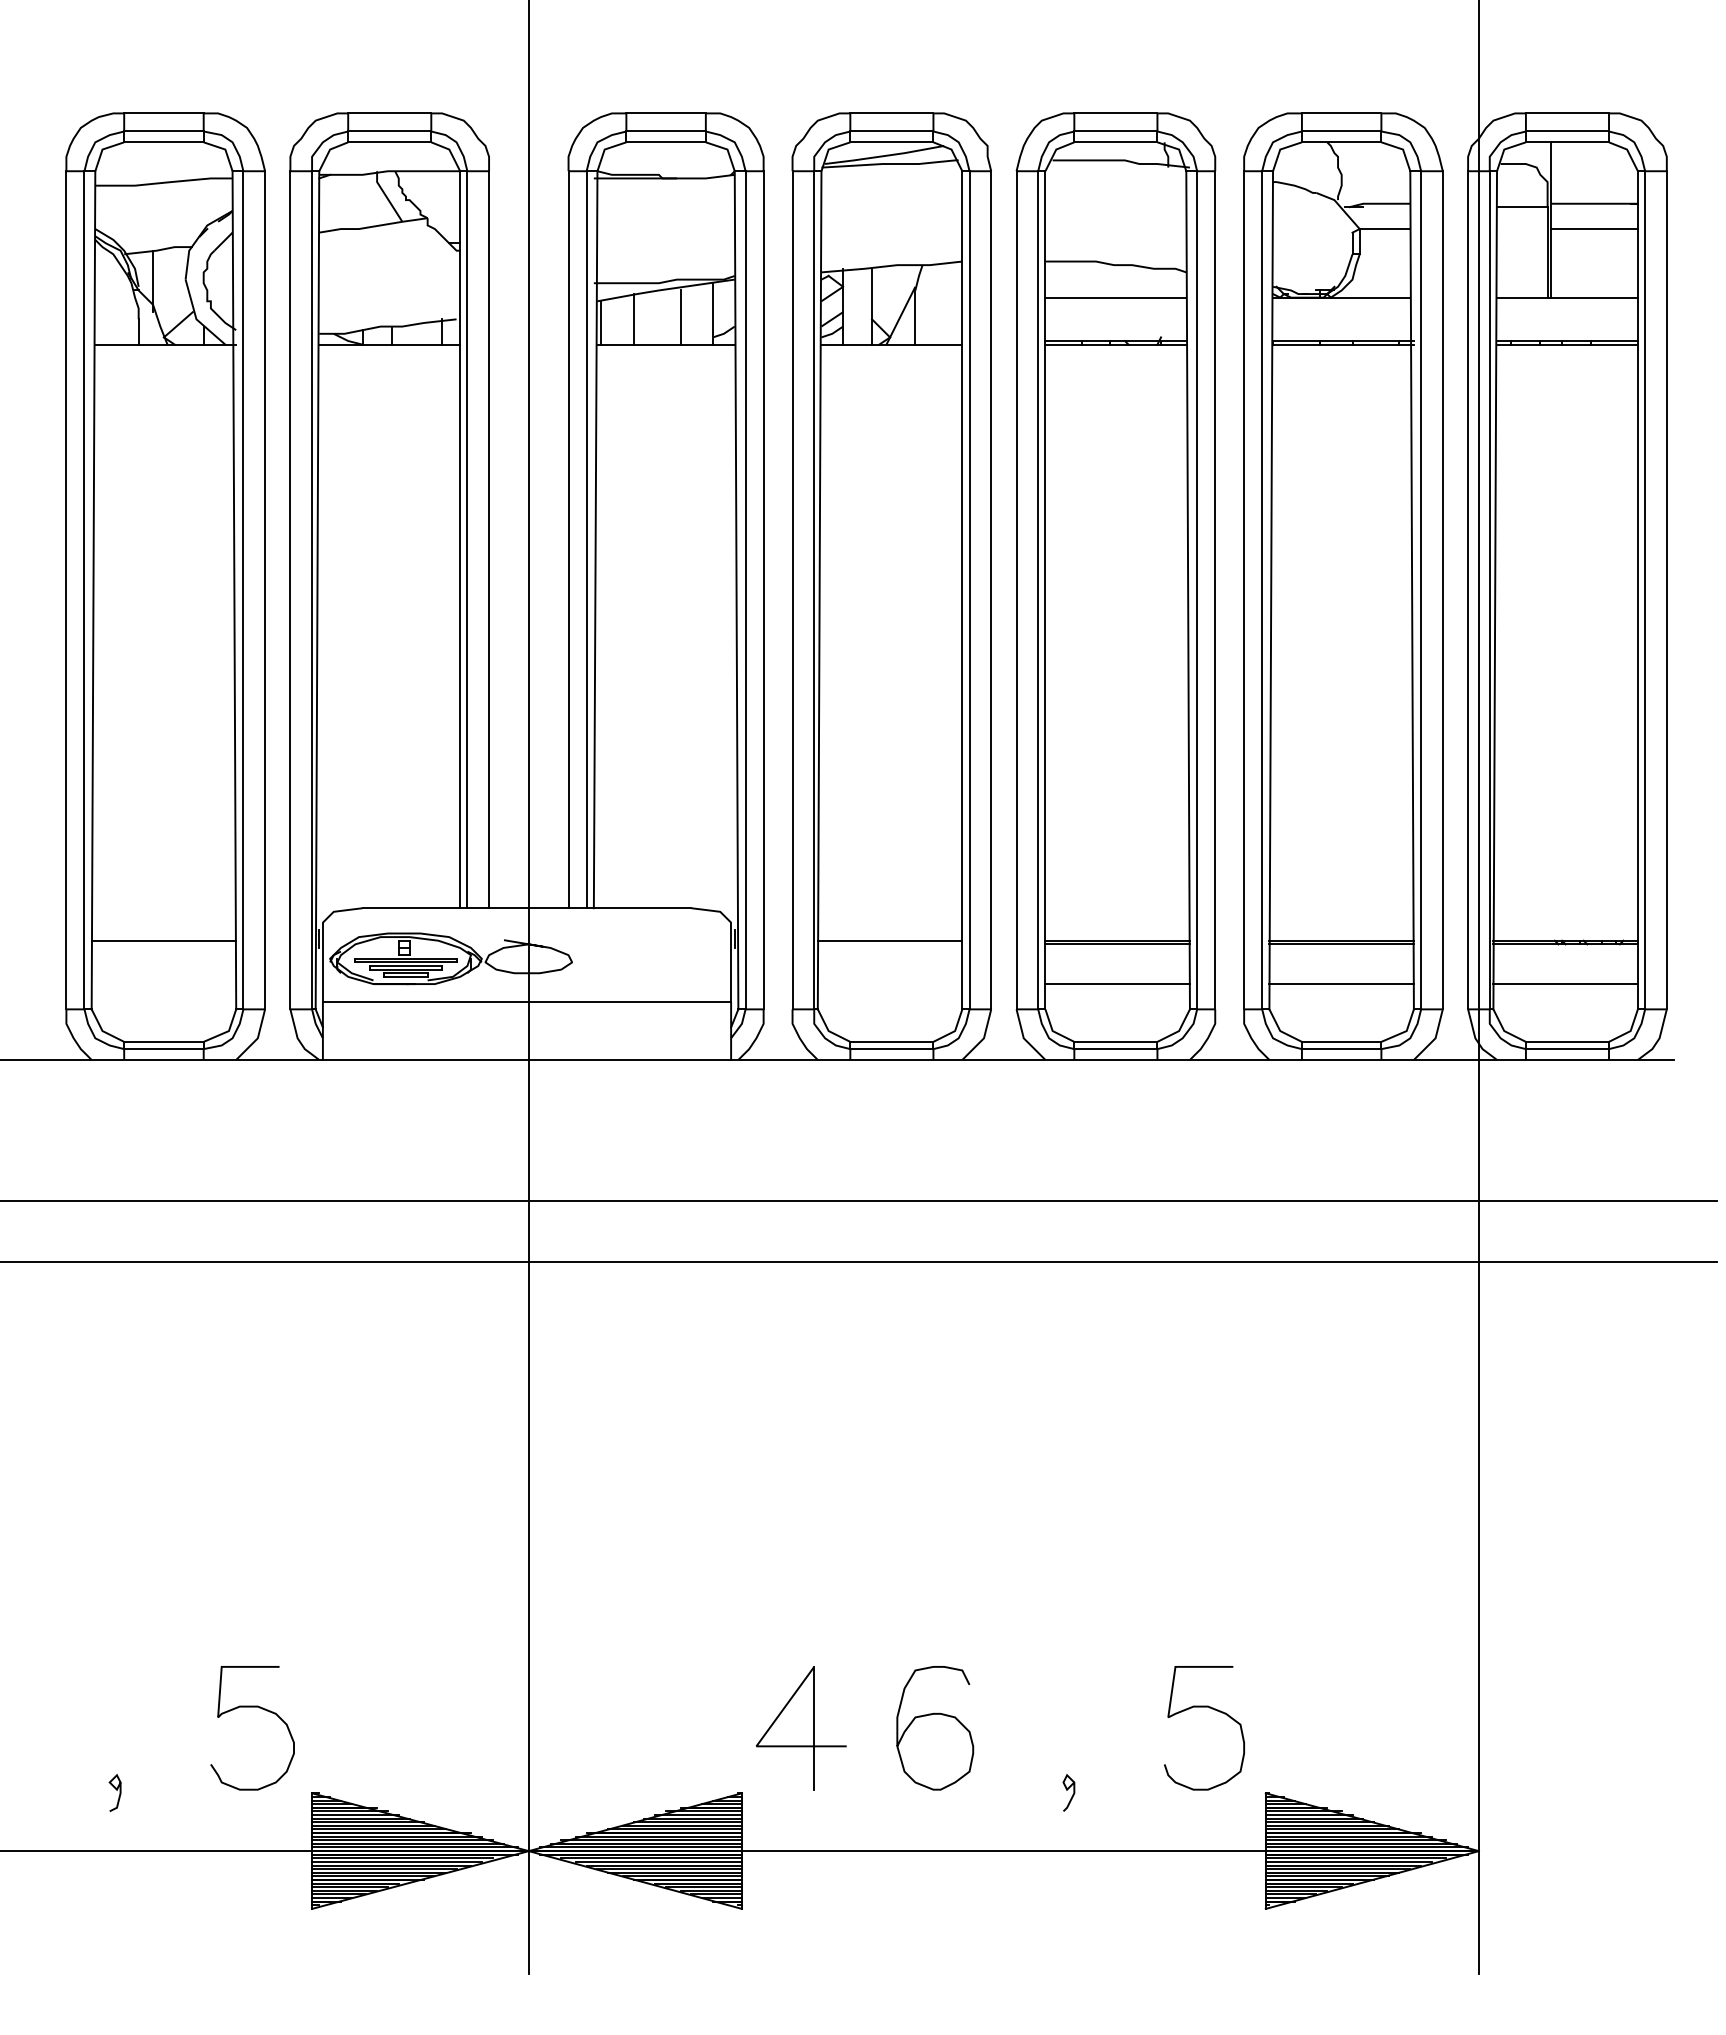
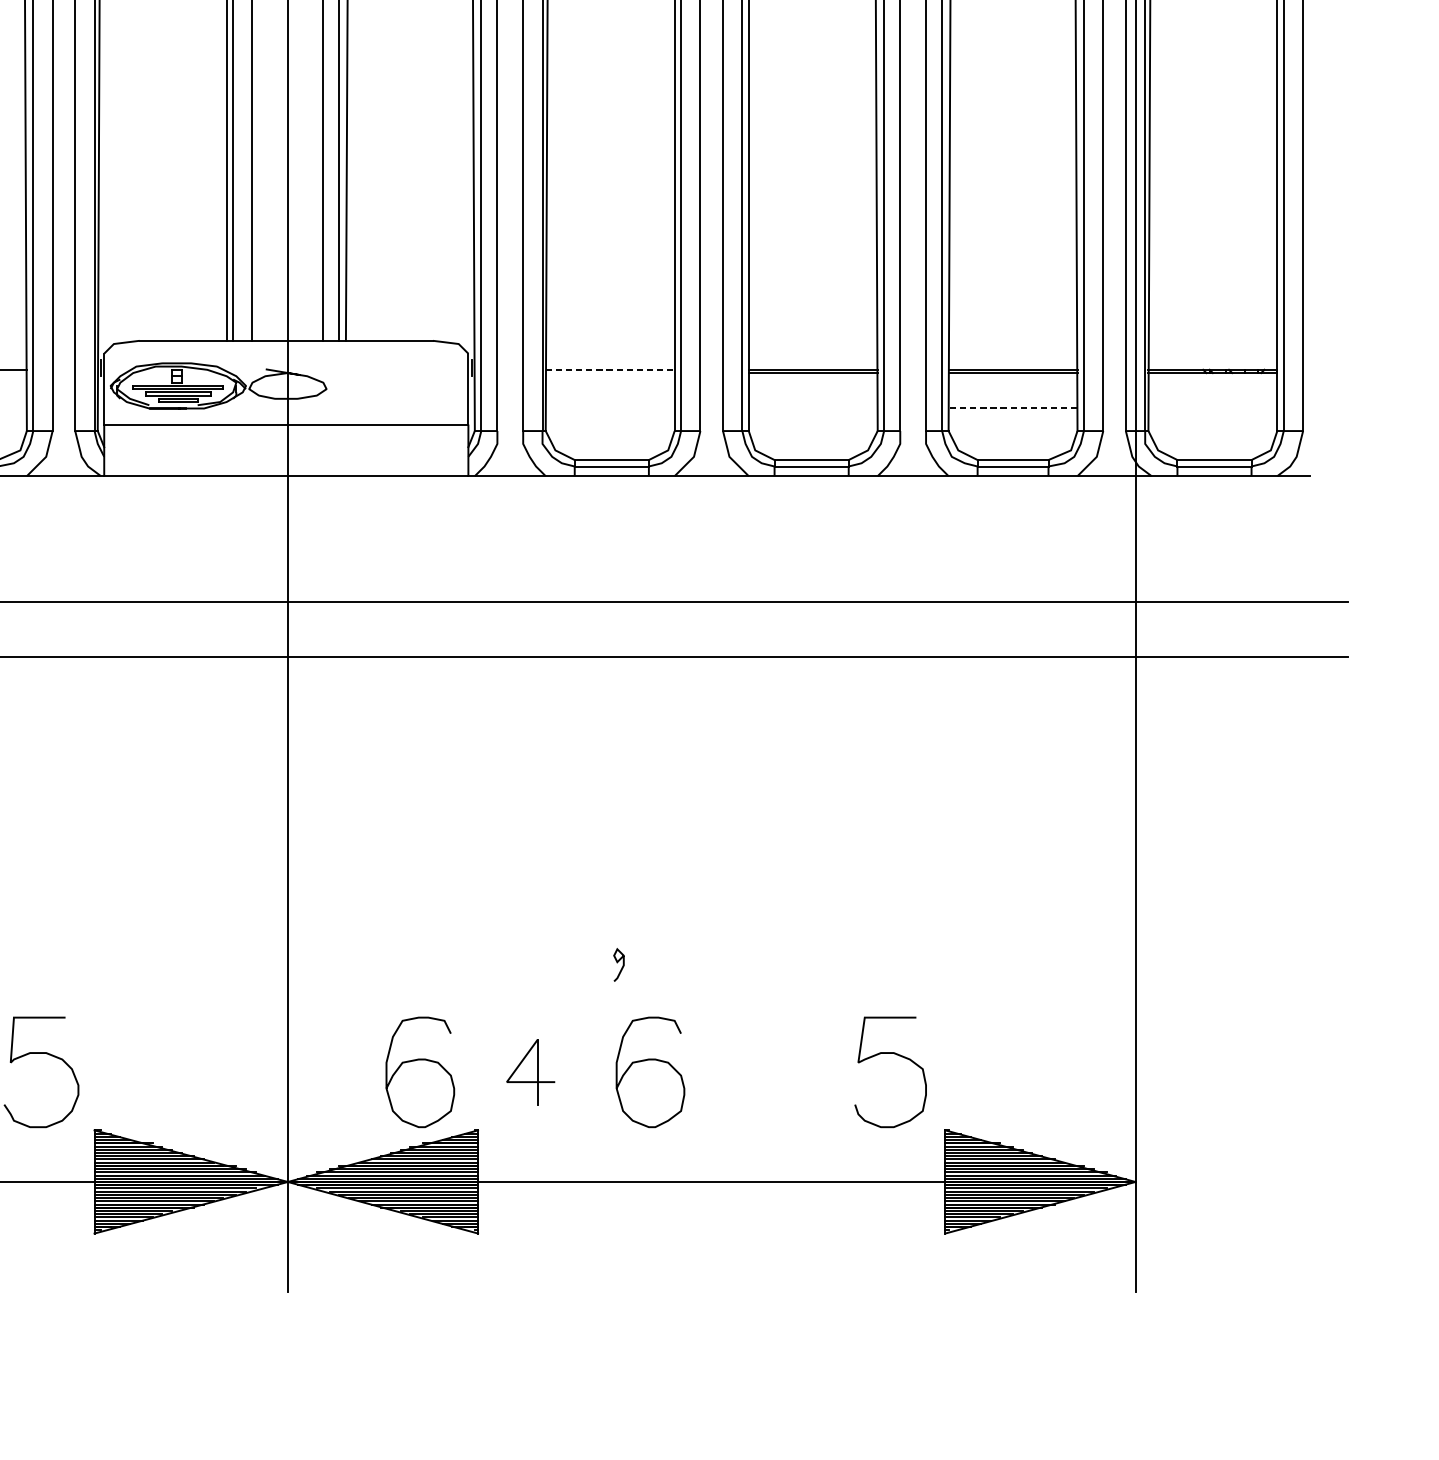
line: (890, 940) -> (610, 369), solid -> dashed
line: (1117, 984) -> (813, 408), removed
line: (1341, 984) -> (1012, 408), solid -> dashed
line: (1565, 984) -> (1212, 408), removed
curve: (673, 1715) -> (416, 1060), added
part: (800, 1728) -> (530, 1072), size x0.6
curve: (1067, 1790) -> (617, 962), moved

